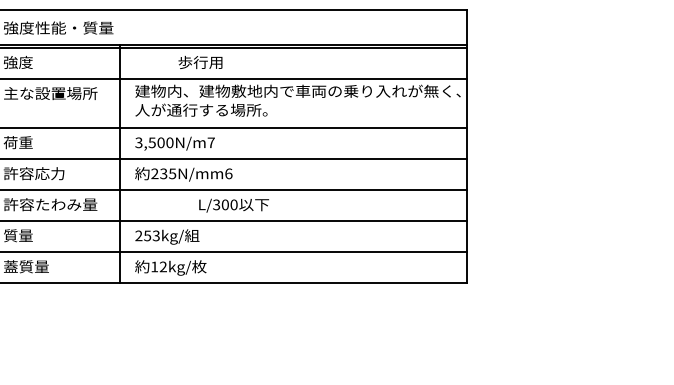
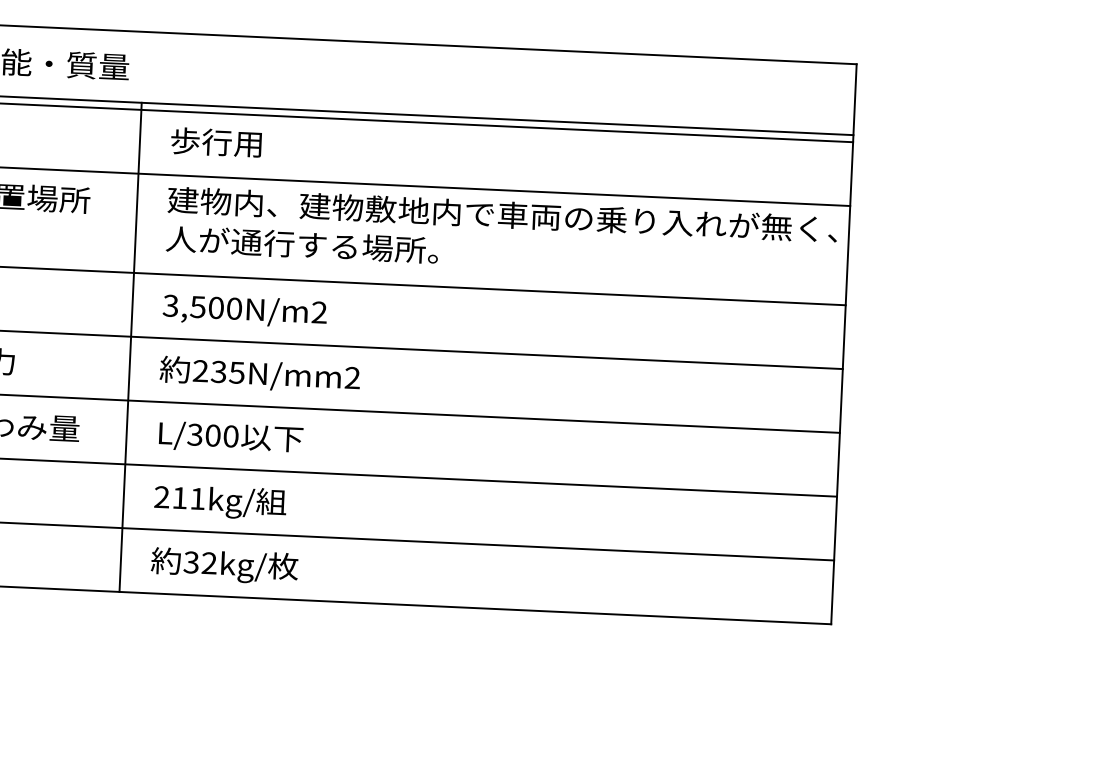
text: (200, 62) -> (216, 142), moved
text: (210, 142) -> (317, 311), 3,500N/m7 -> 3,500N/m2
text: (228, 173) -> (352, 377), 235N/mm6 -> 235N/mm2
text: (233, 205) -> (229, 437), moved
text: (151, 235) -> (187, 497), 253kg/ -> 211kg/
text: (154, 266) -> (191, 561), 12kg/ -> 32kg/

